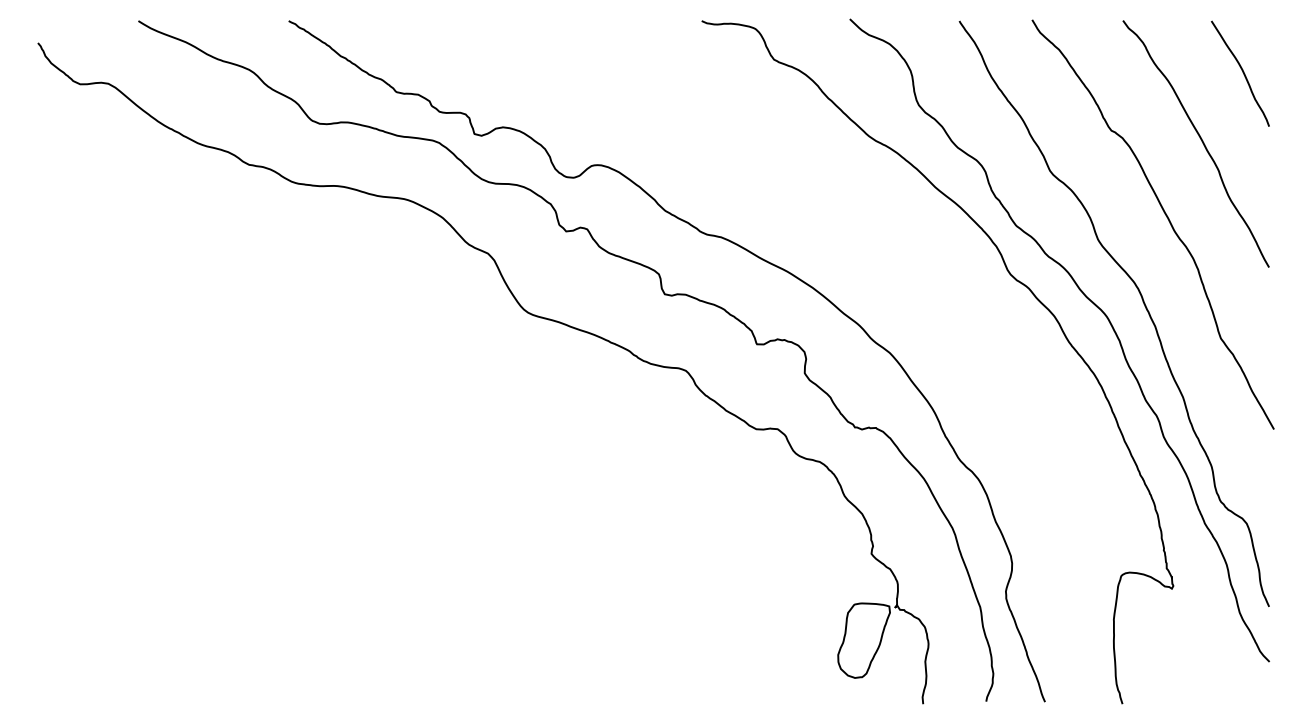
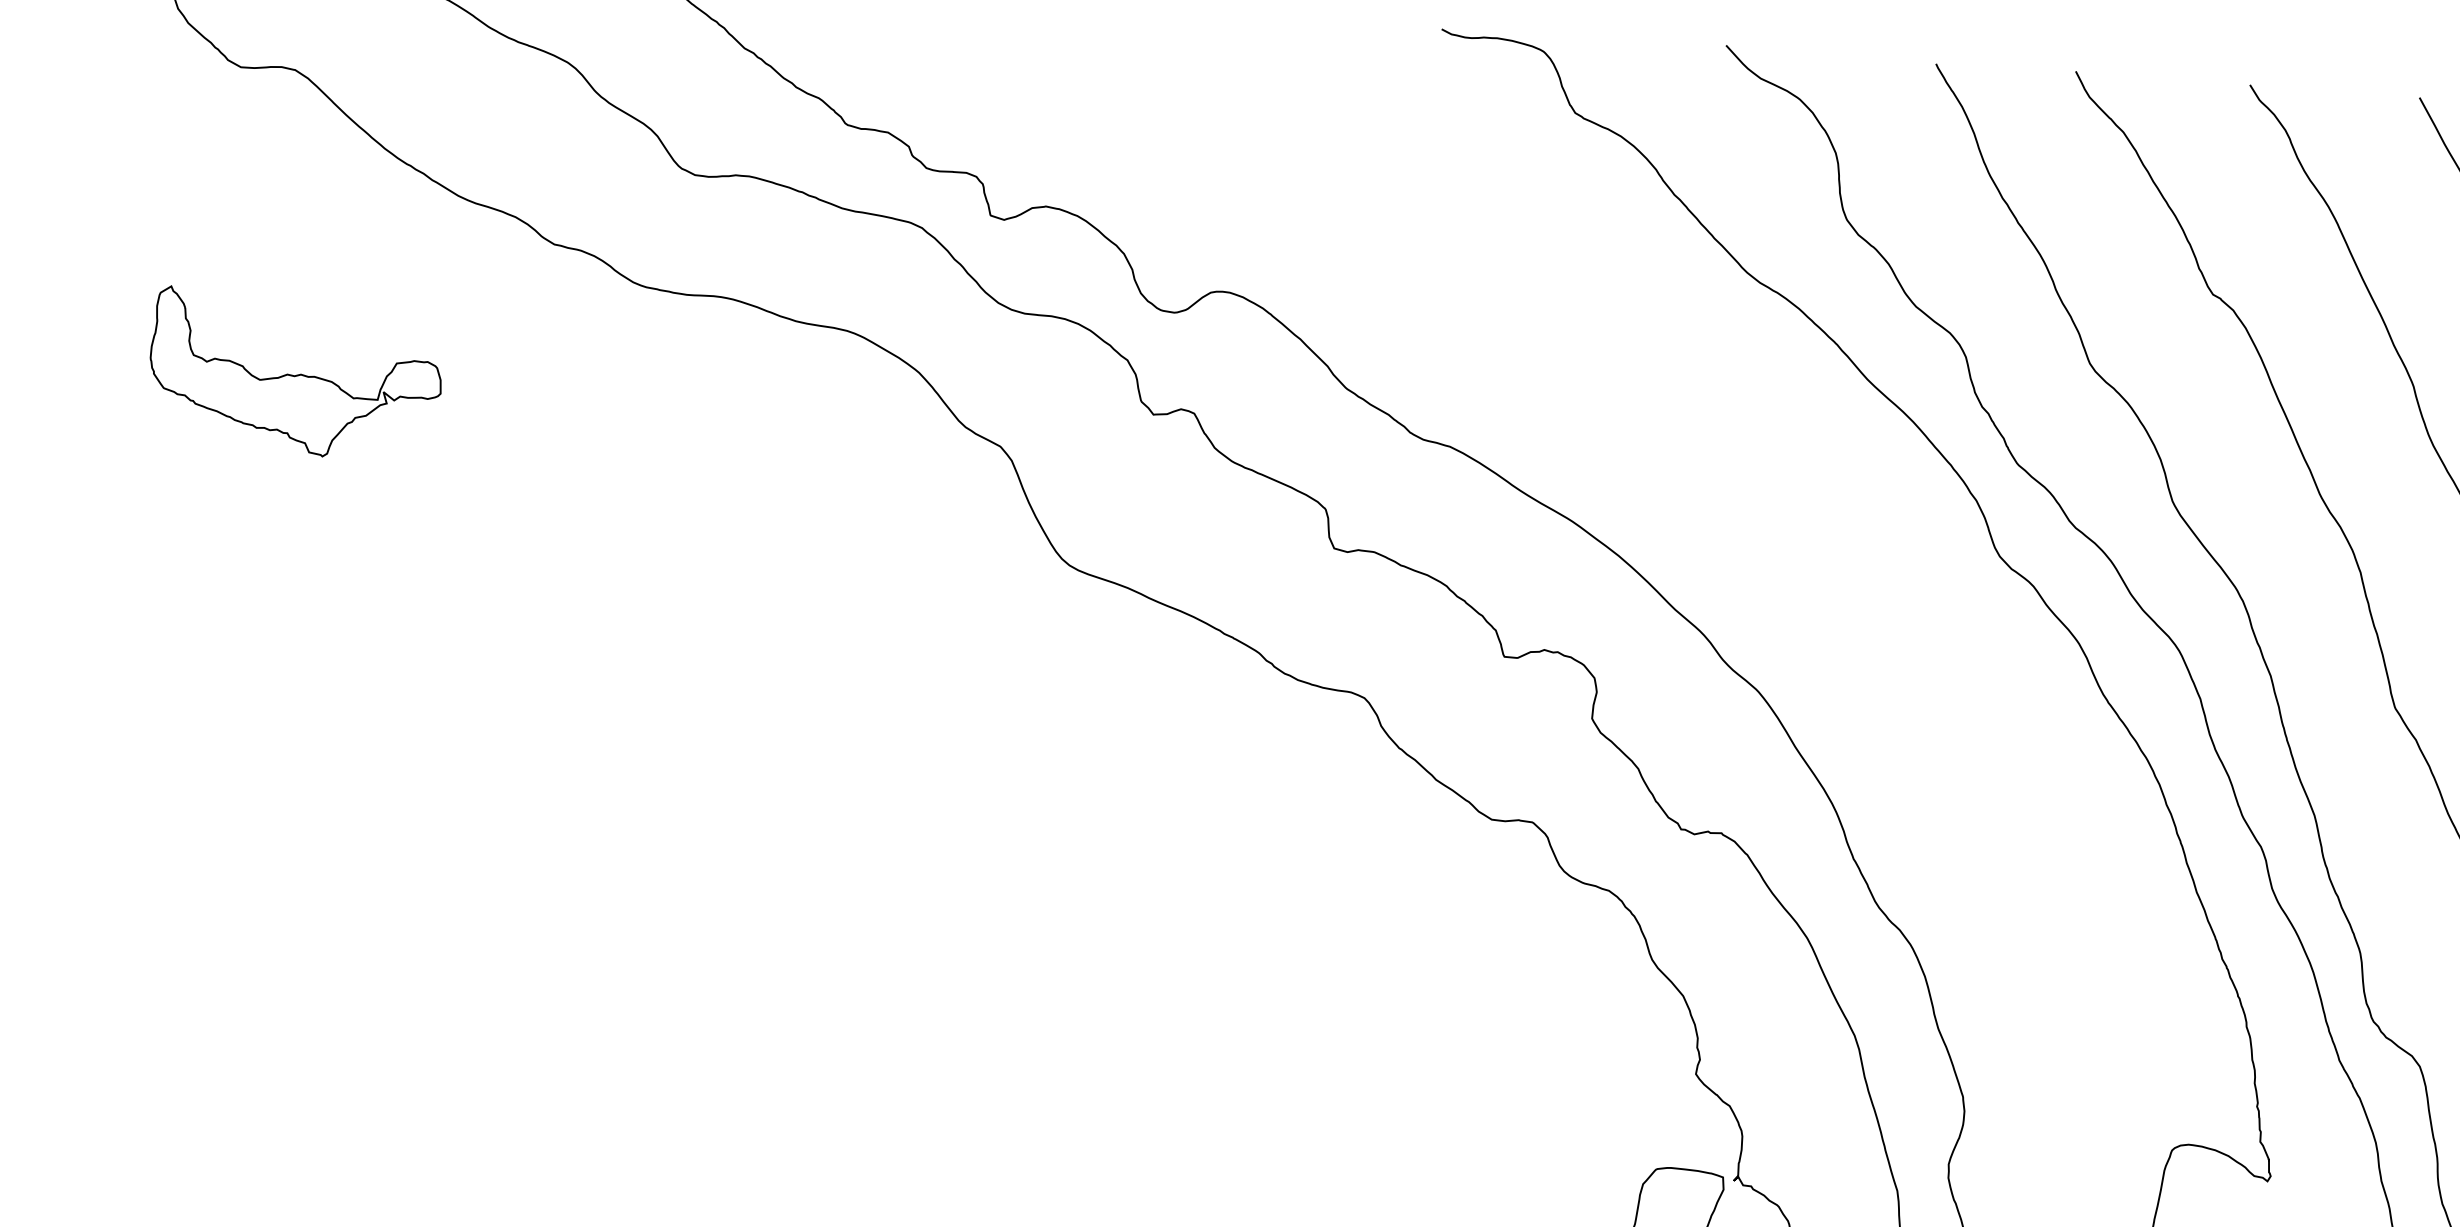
part: (119, 241) -> (295, 374), added

